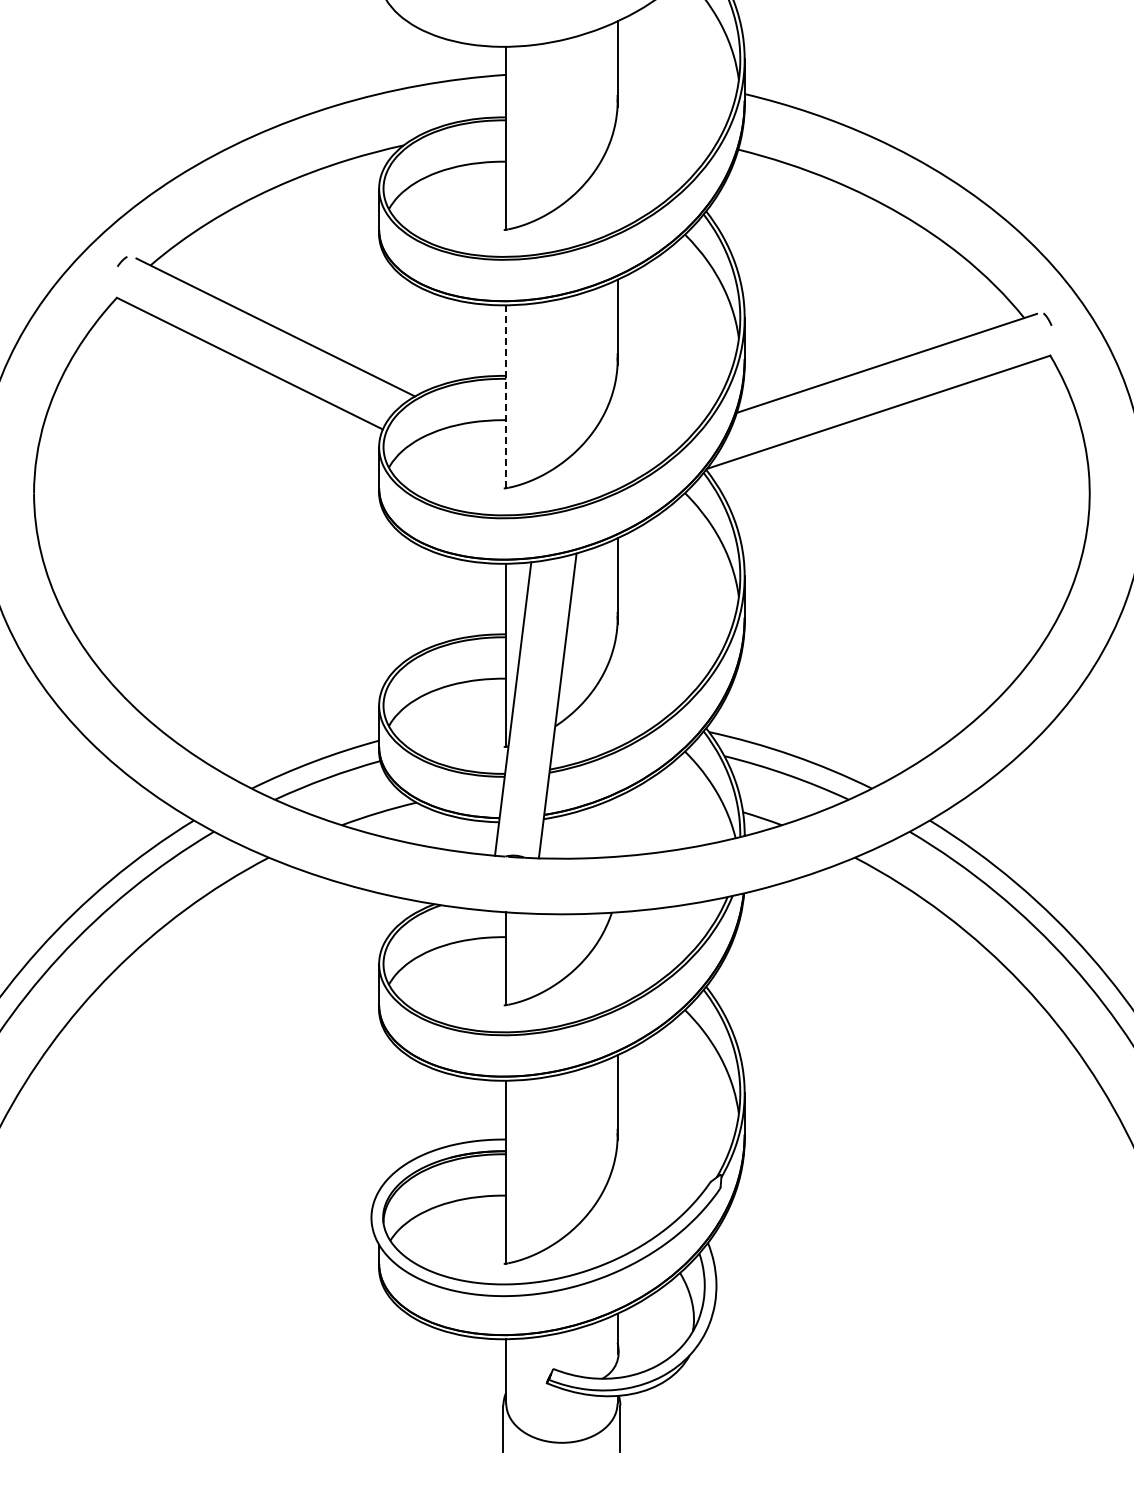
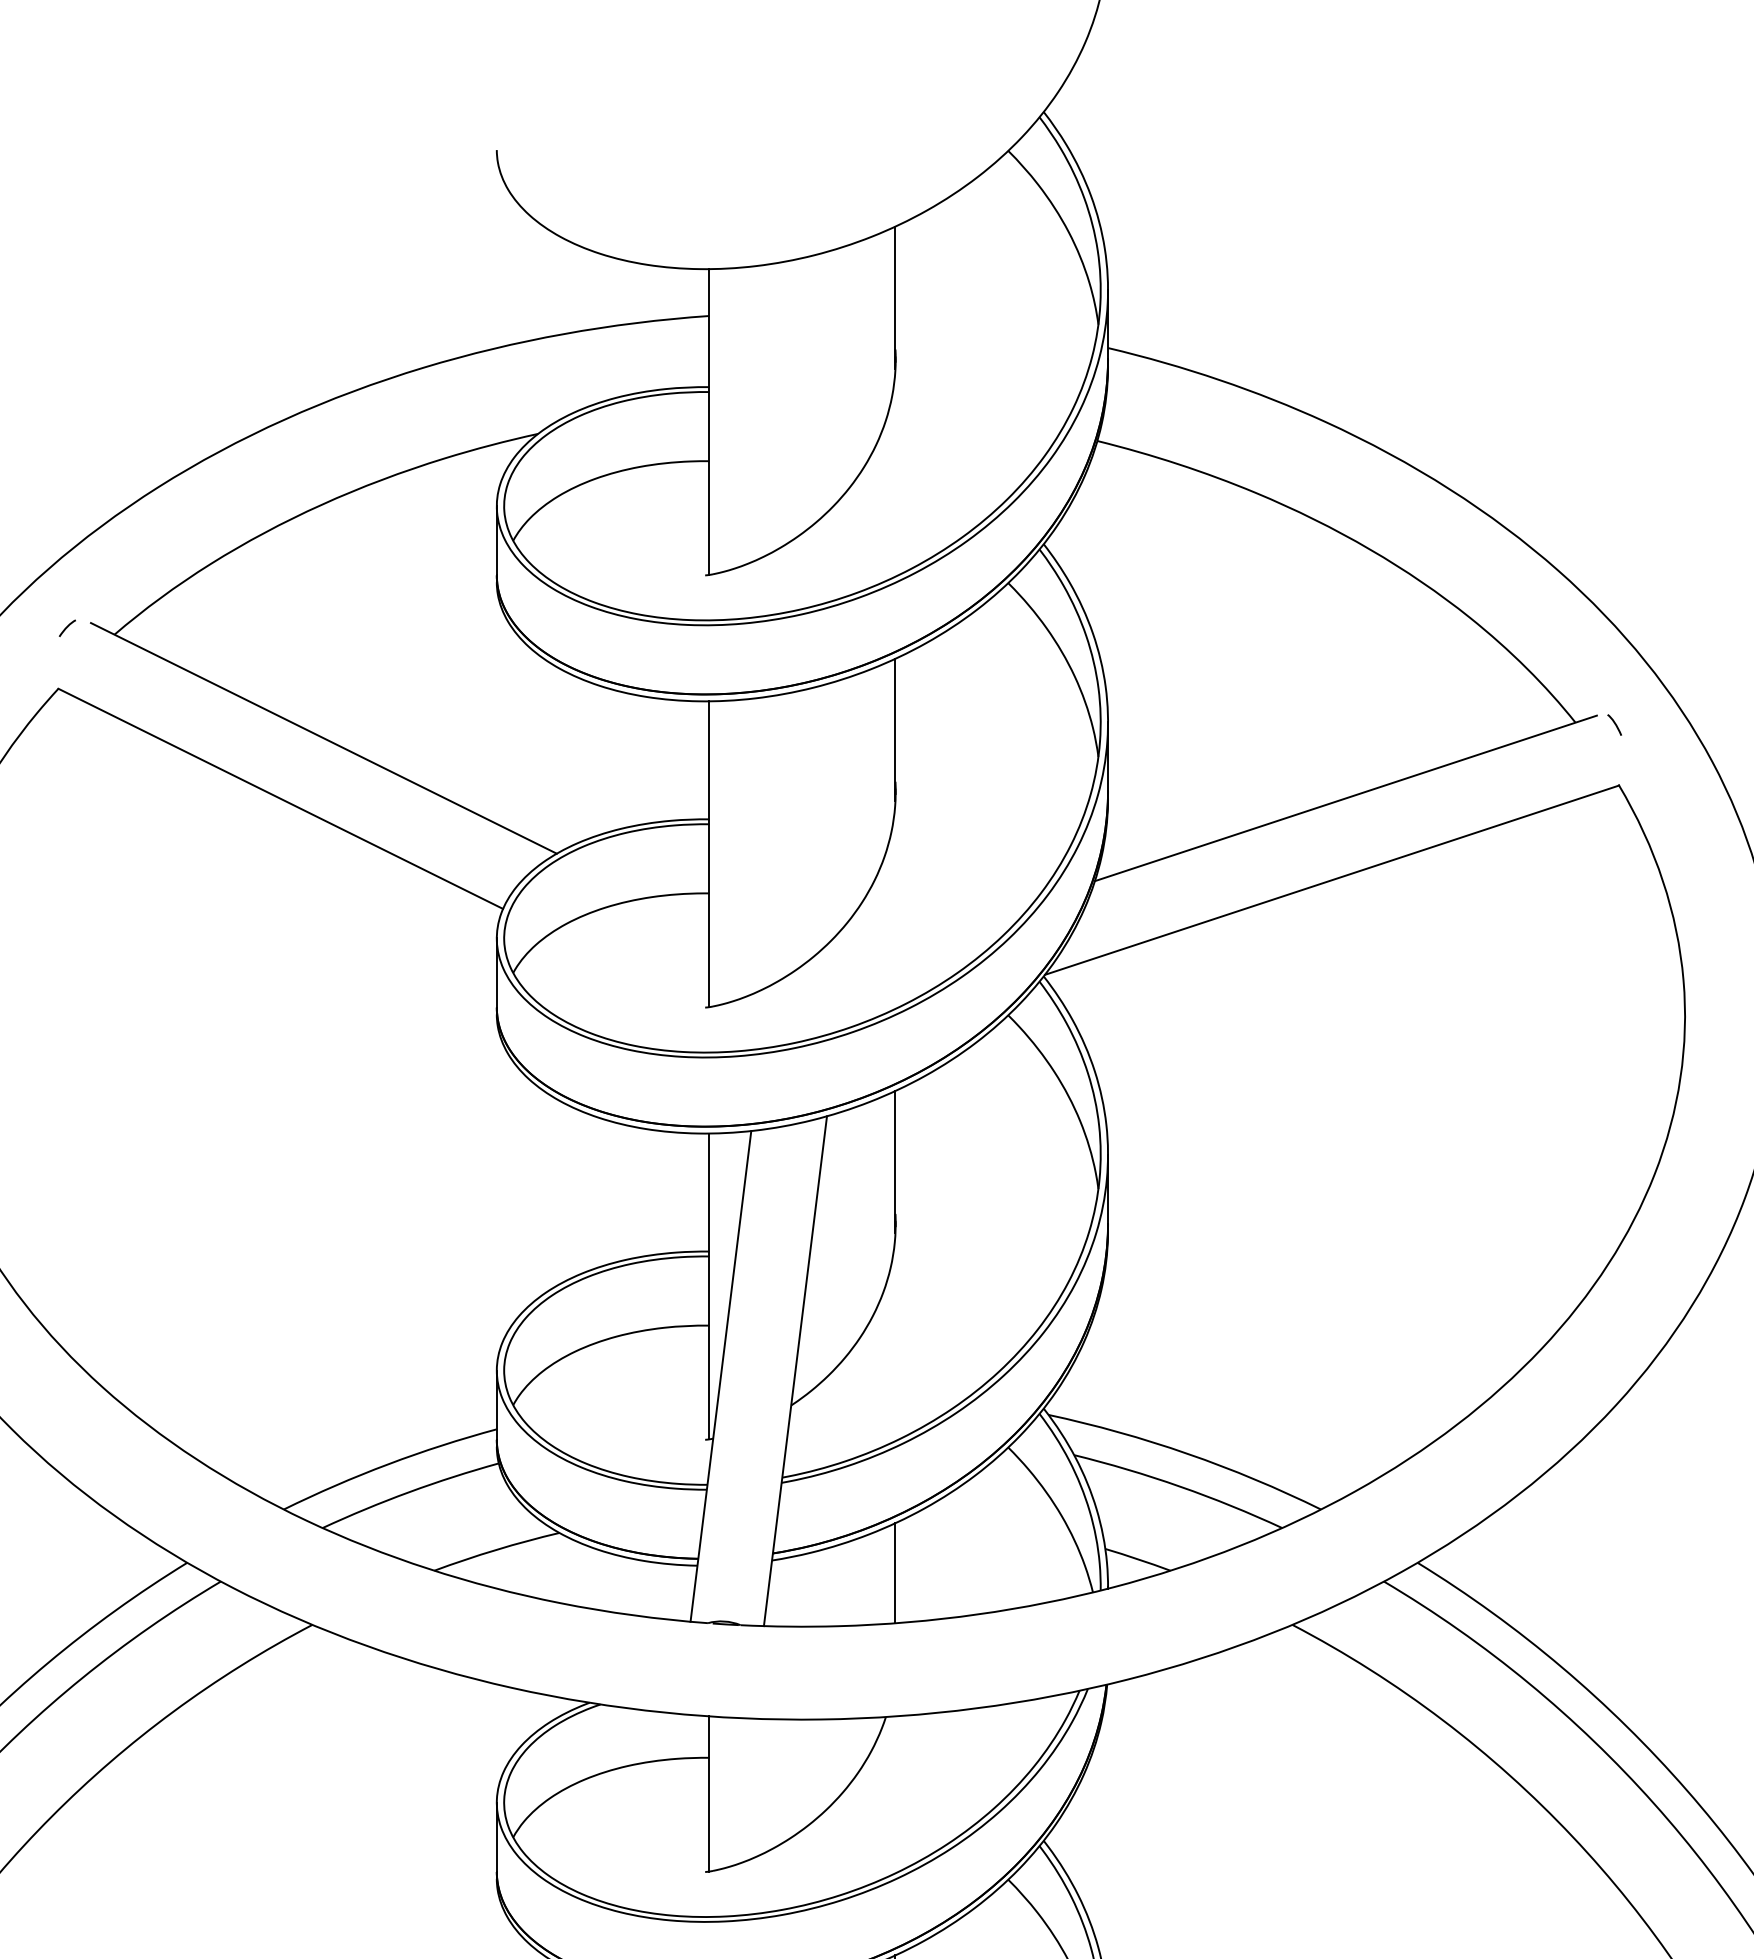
line: (506, 397) -> (709, 855), dashed -> solid
line: (617, 826) -> (895, 1572), added

